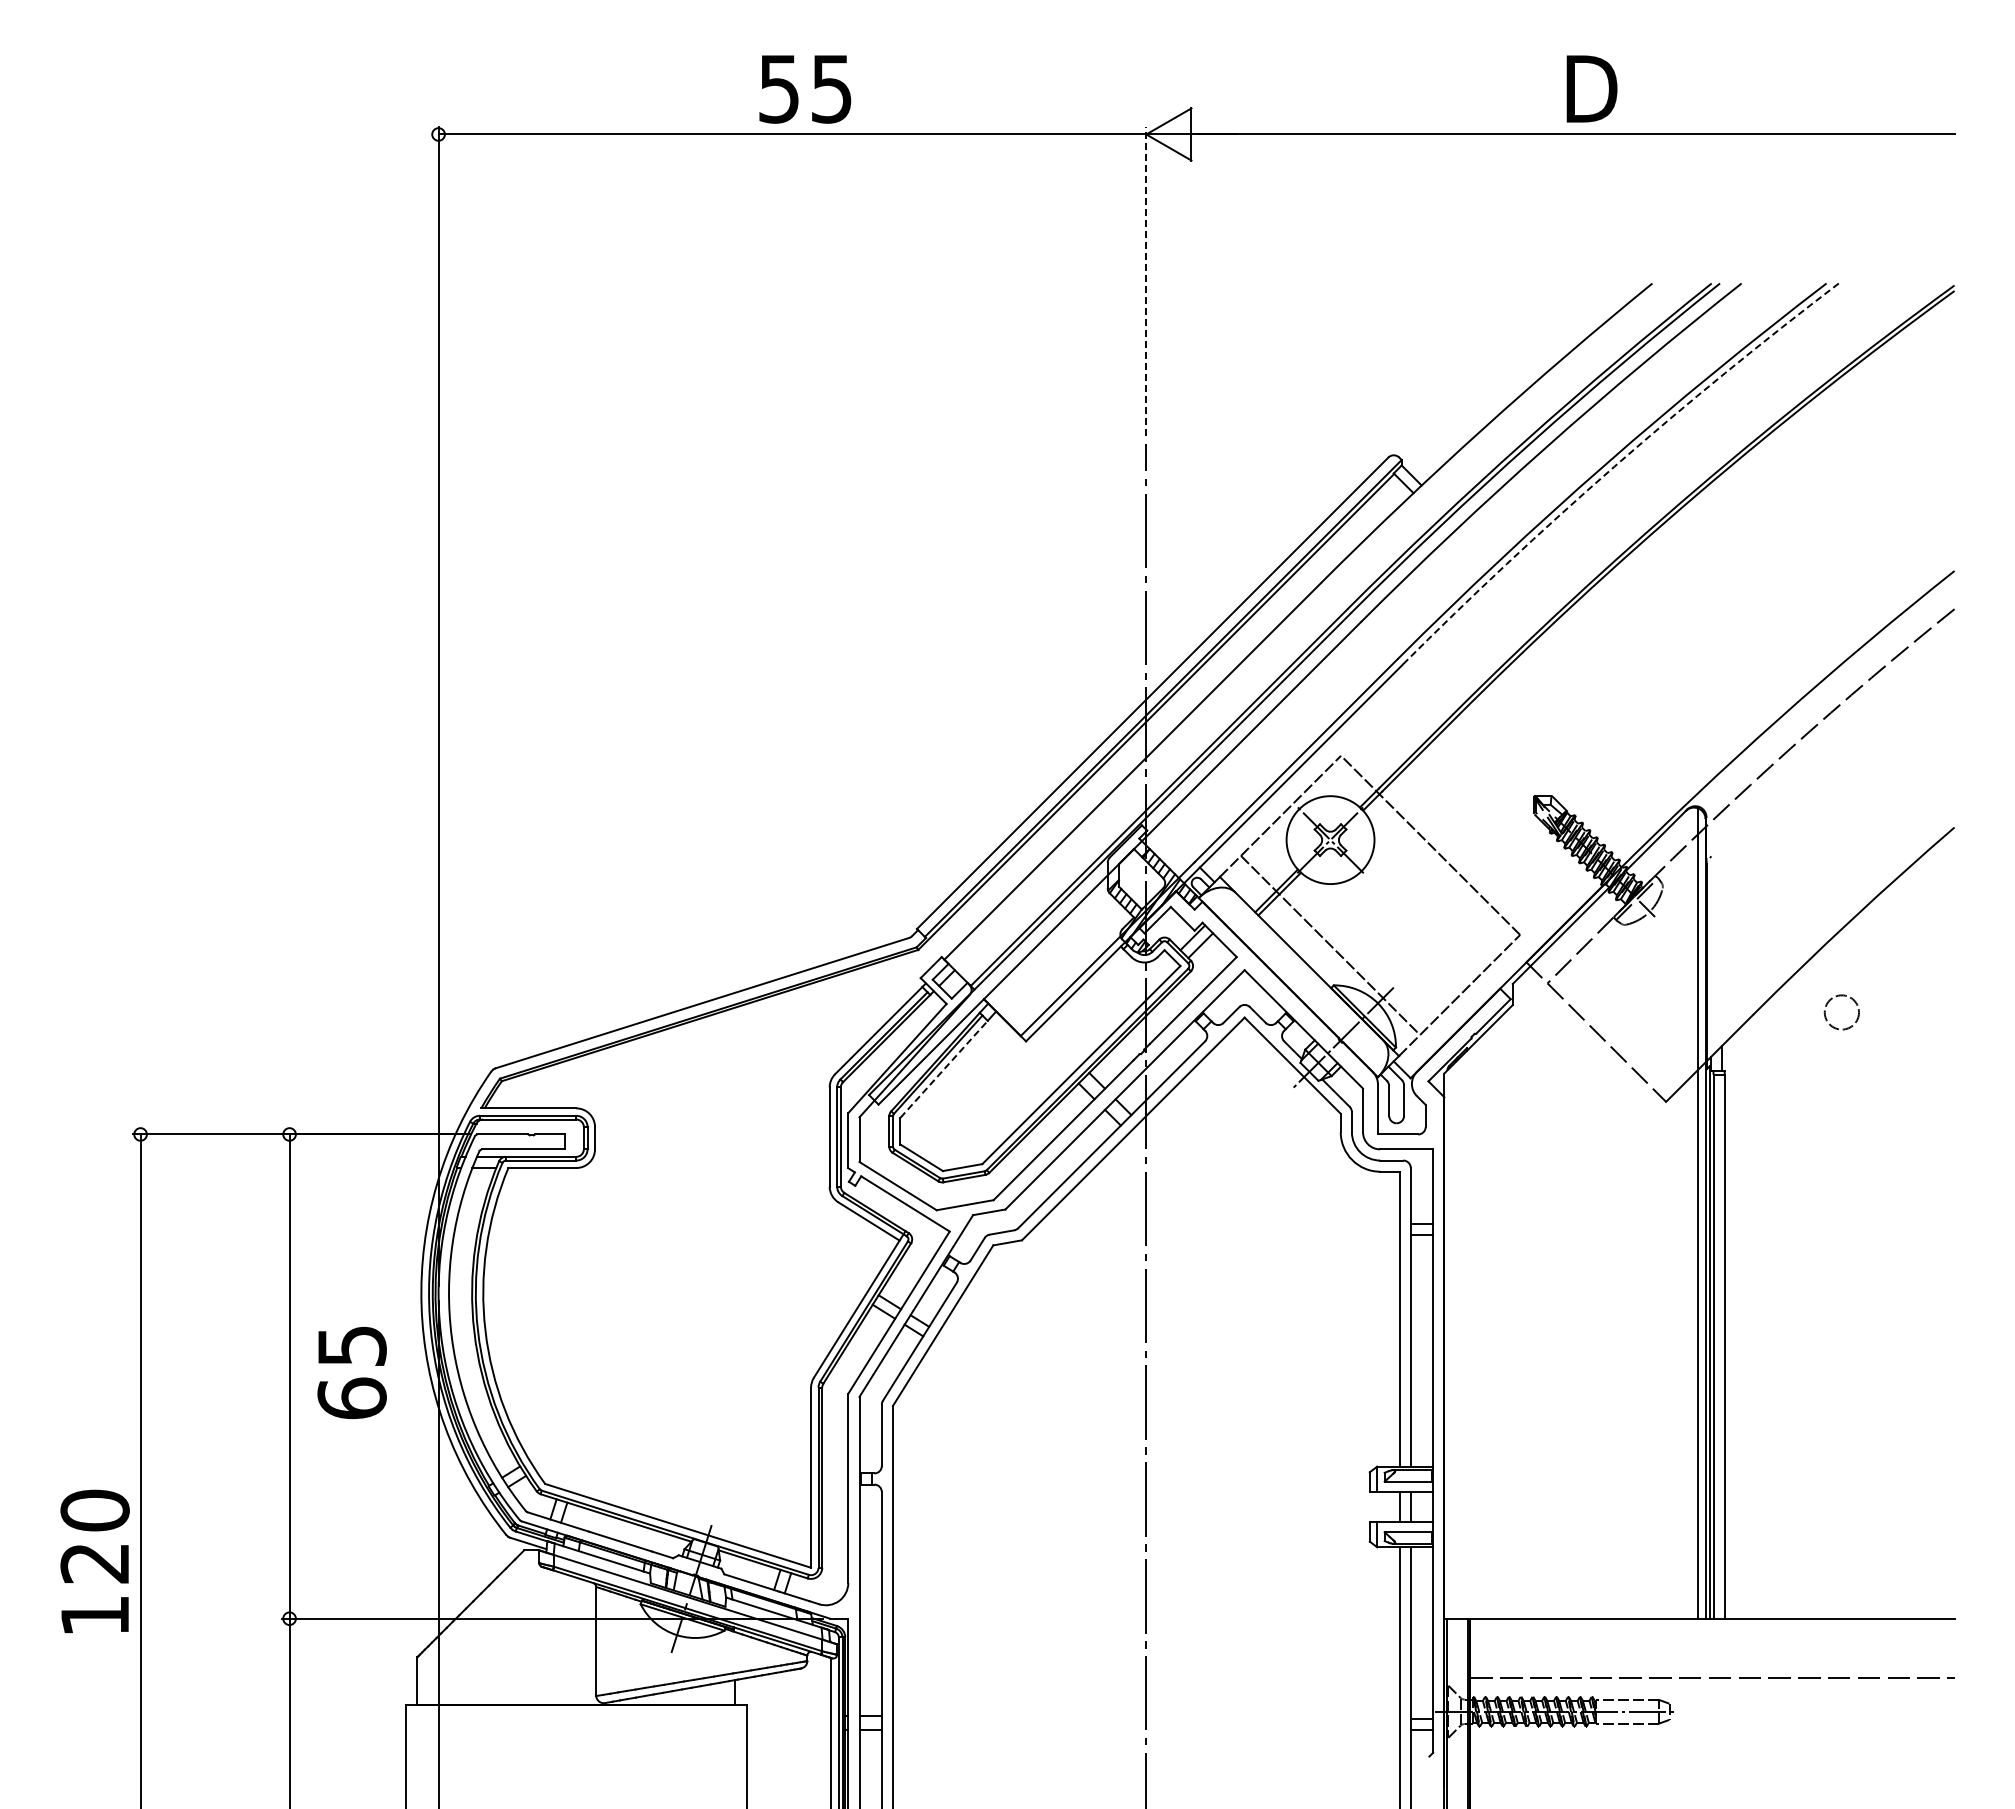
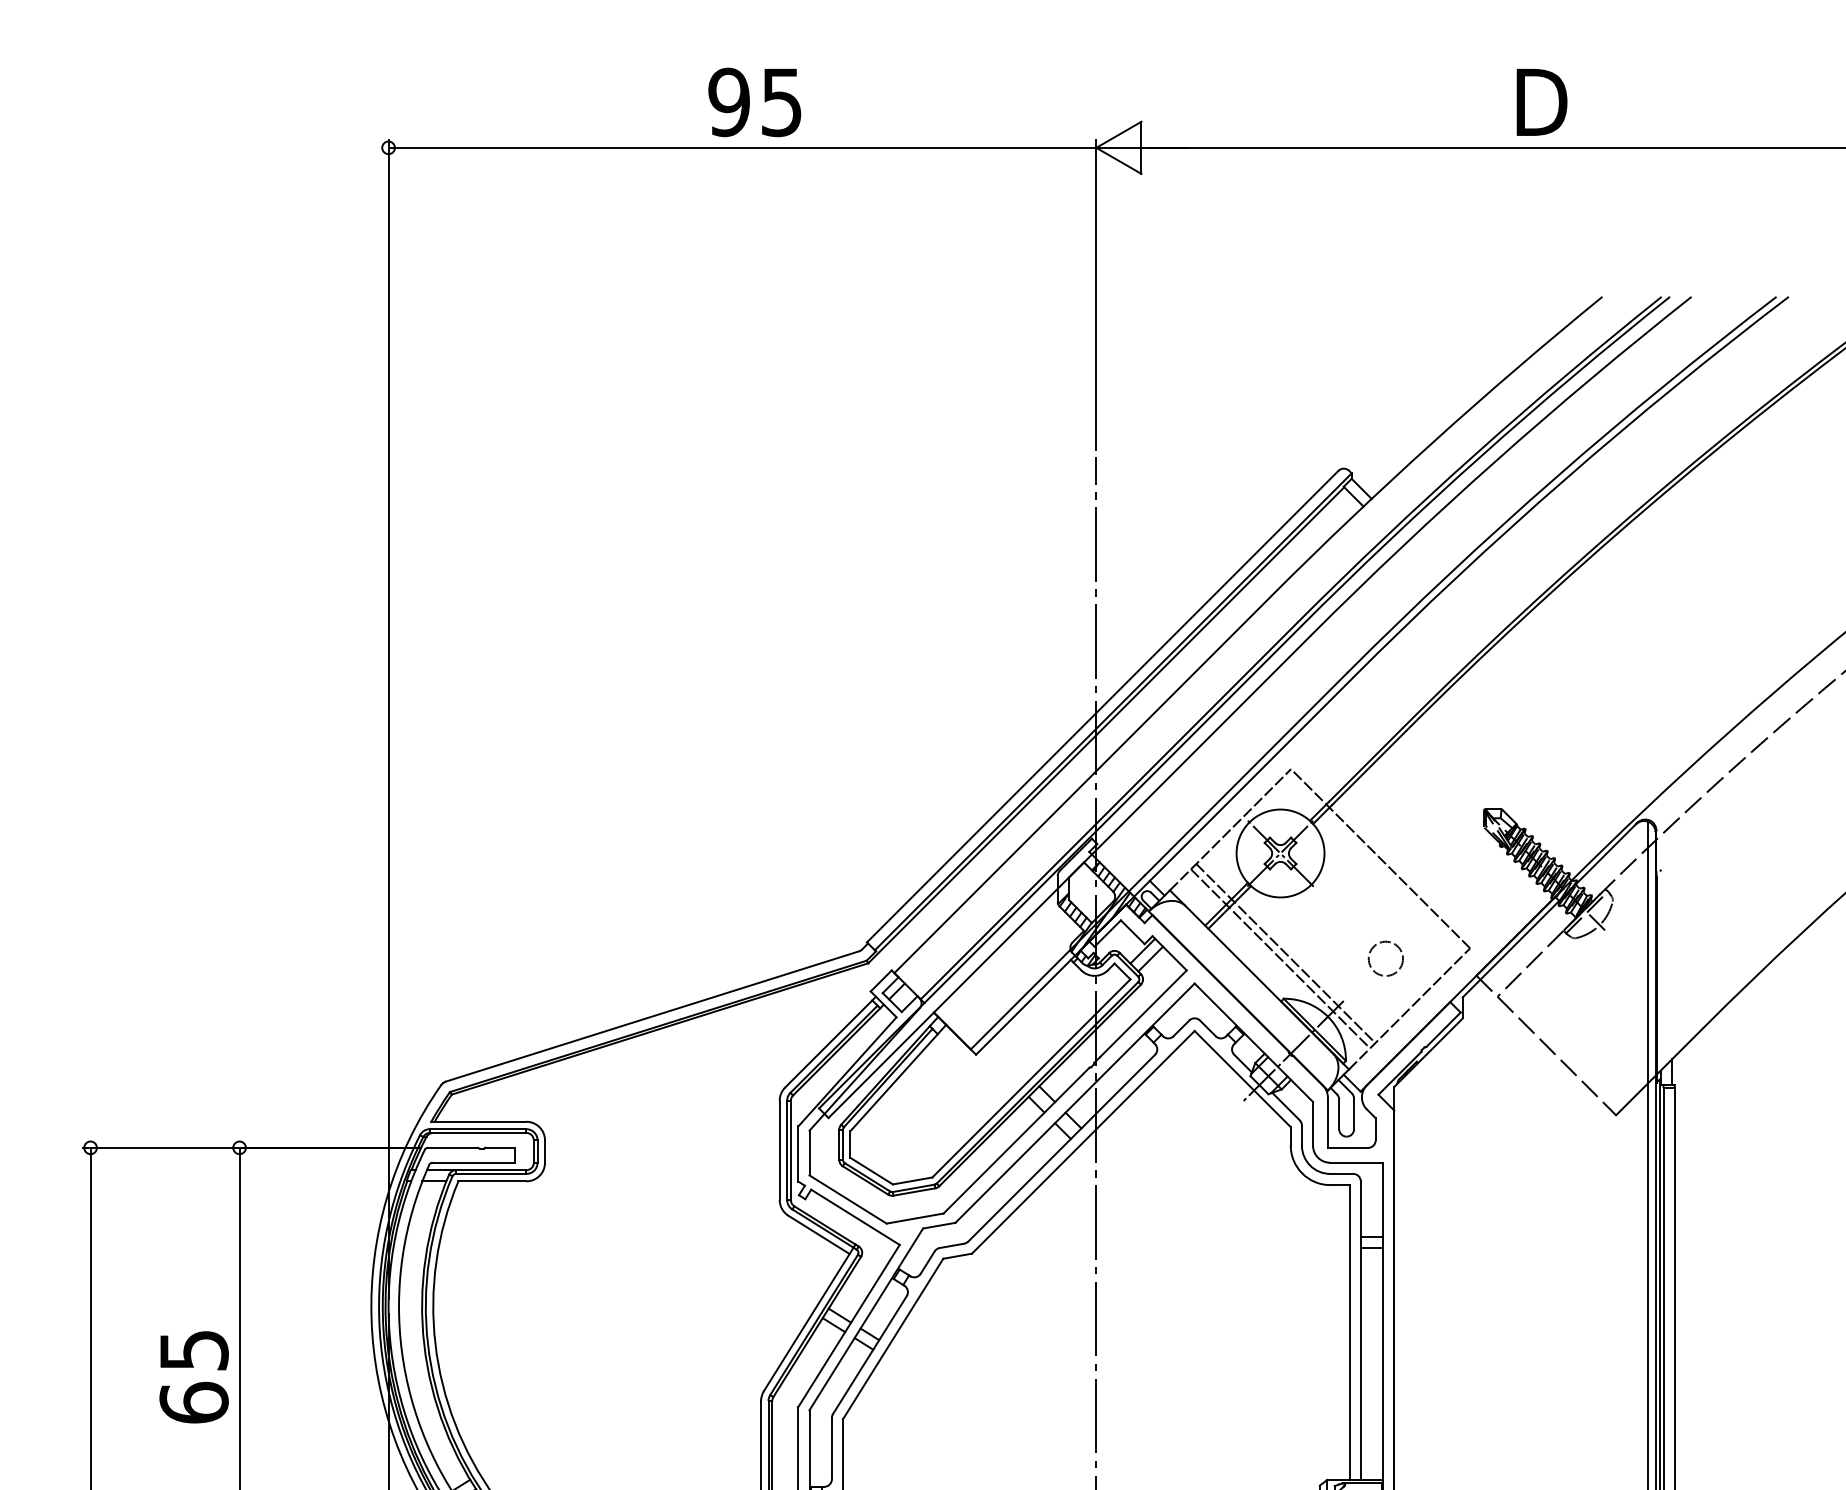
text: (778, 88) -> (728, 101), 55 -> 95
line: (1146, 281) -> (1096, 294), dashed -> solid
arc: (1614, 466) -> (1564, 479), dashed -> solid
line: (1335, 939) -> (1285, 952), added
circle: (1841, 1012) -> (1385, 958), moved
line: (944, 1068) -> (894, 1081), dashed -> solid
text: (351, 1372) -> (193, 1376), moved

